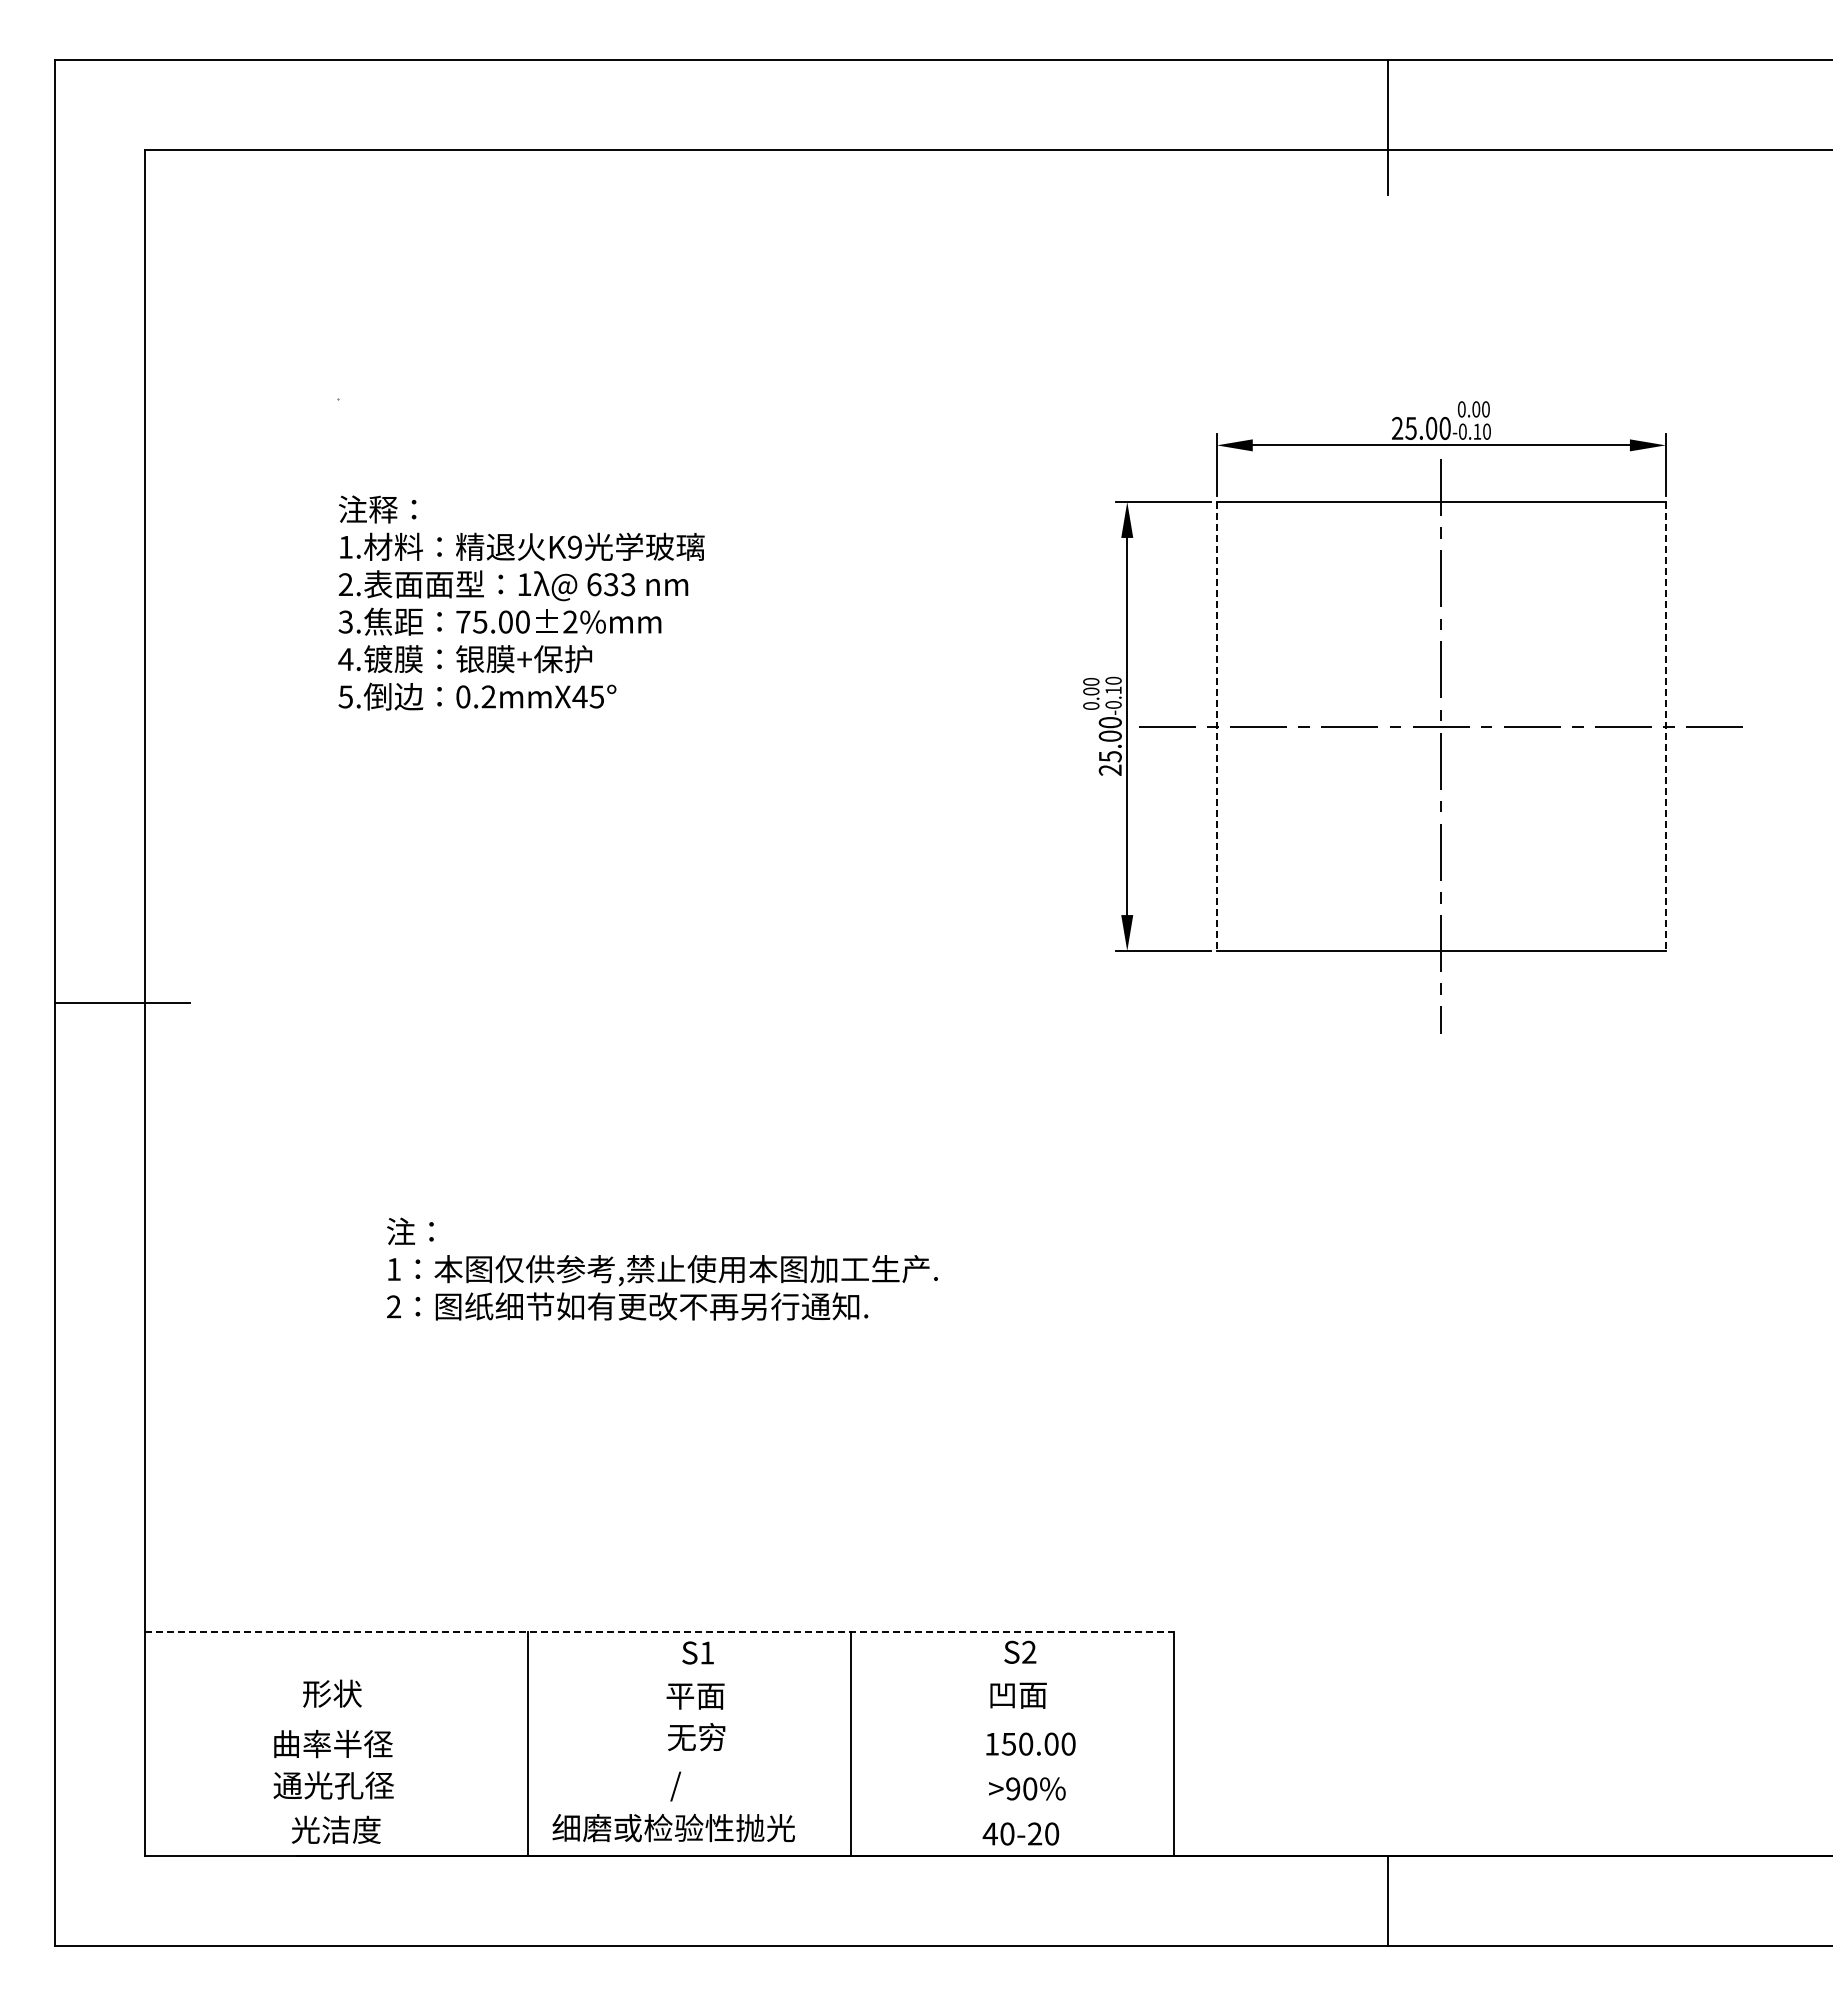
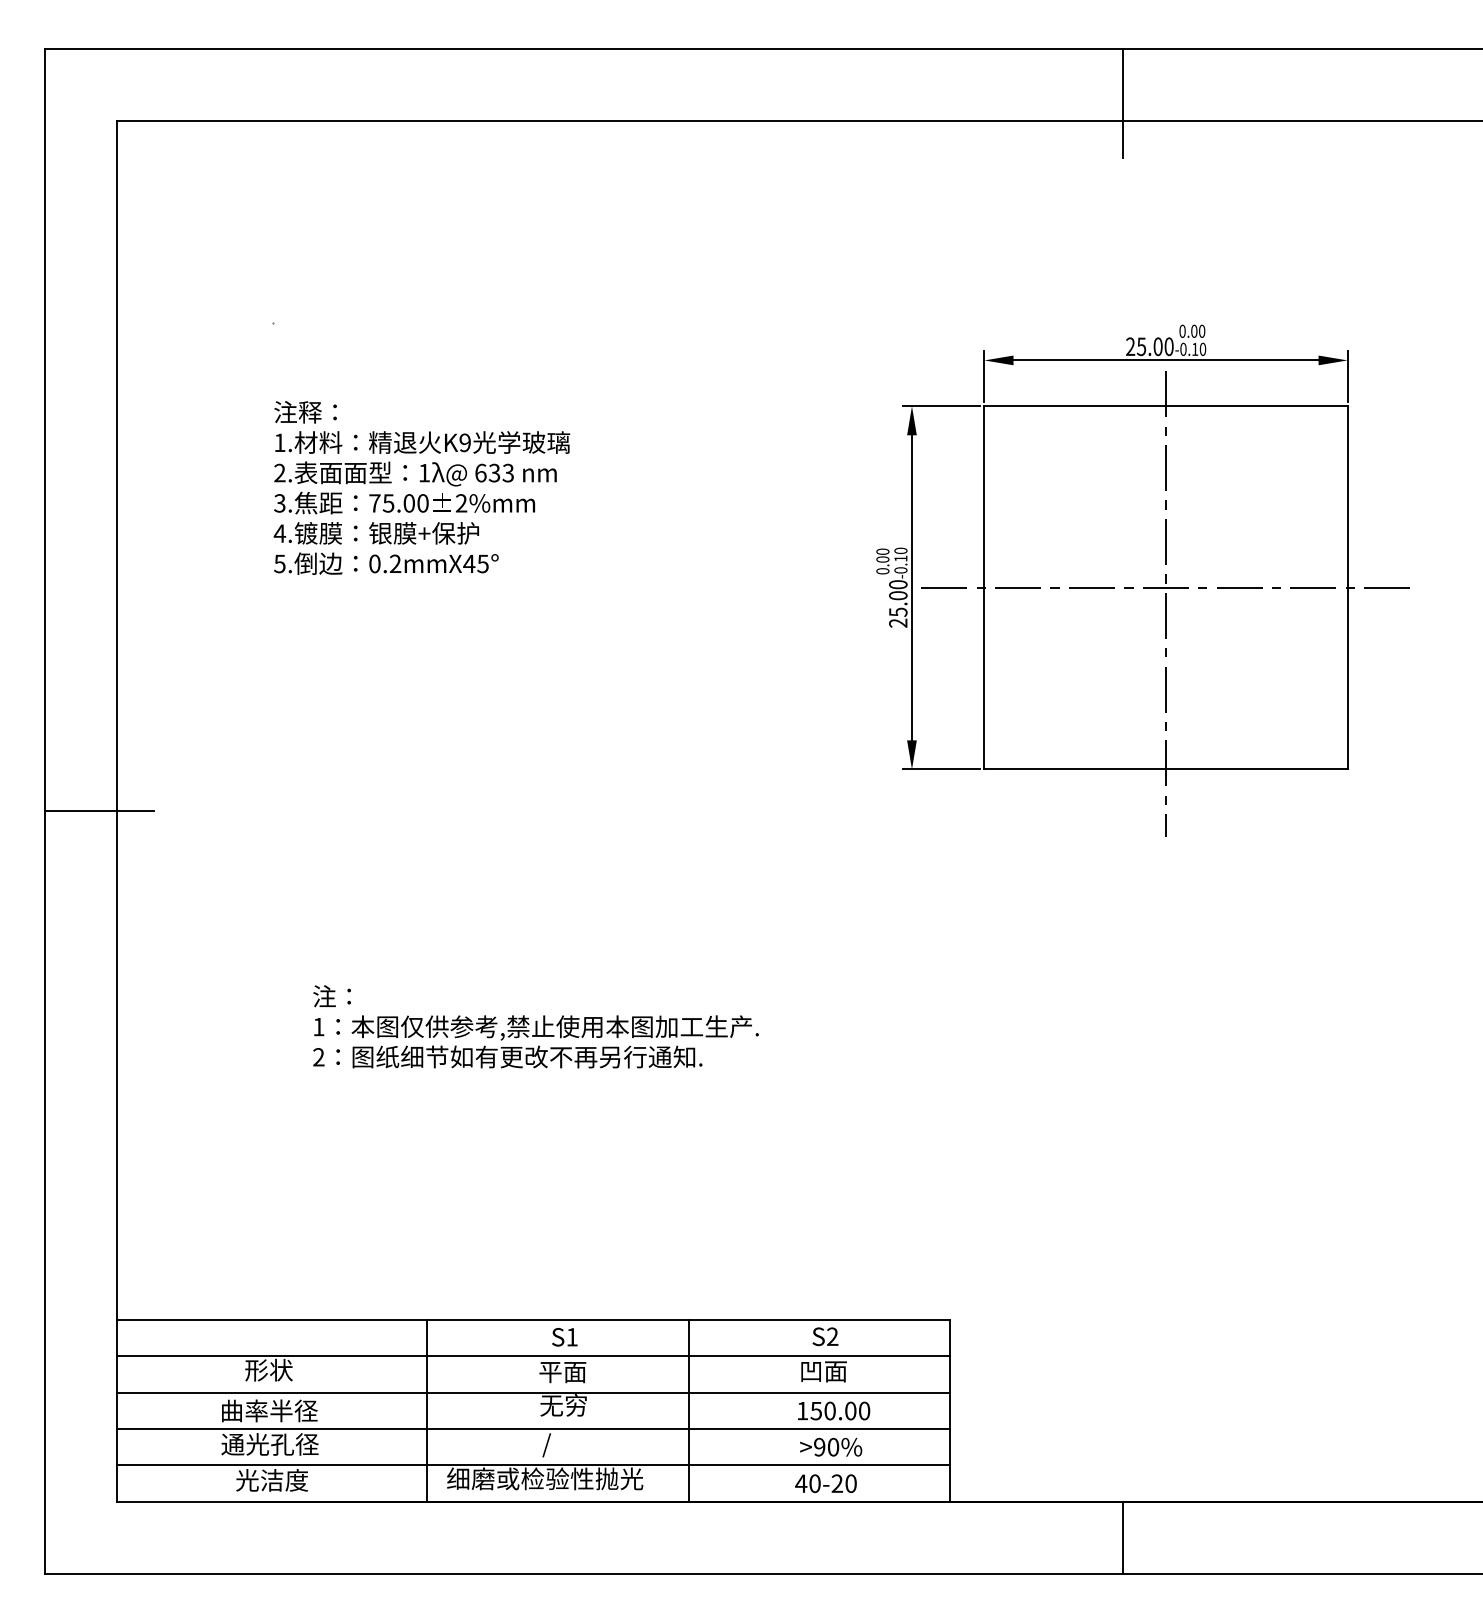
line: (1216, 727) -> (984, 588), dashed -> solid
line: (1665, 727) -> (1347, 588), dashed -> solid
line: (659, 1631) -> (533, 1319), dashed -> solid
line: (659, 1676) -> (533, 1356), added
line: (659, 1721) -> (533, 1392), added
line: (659, 1766) -> (533, 1429), added
line: (659, 1811) -> (533, 1465), added

